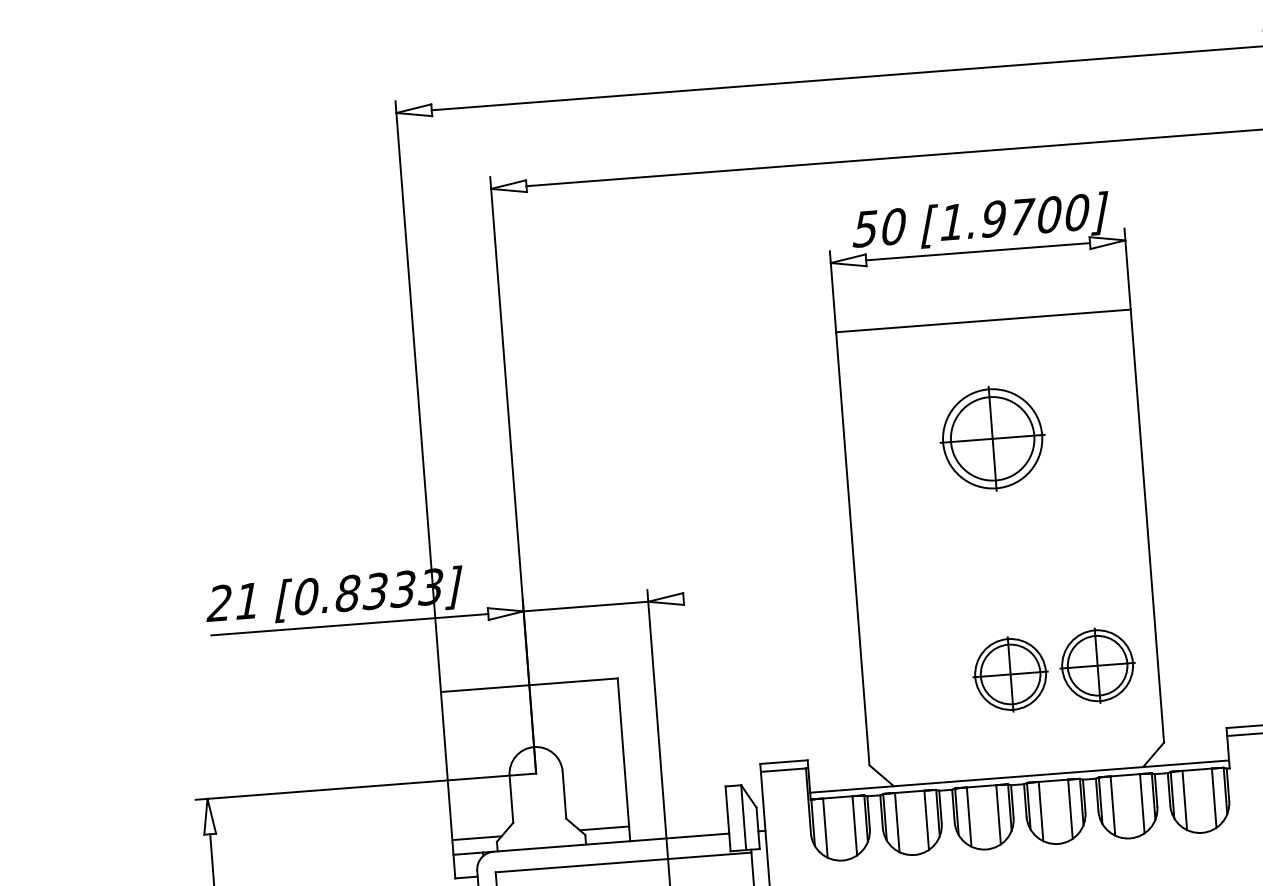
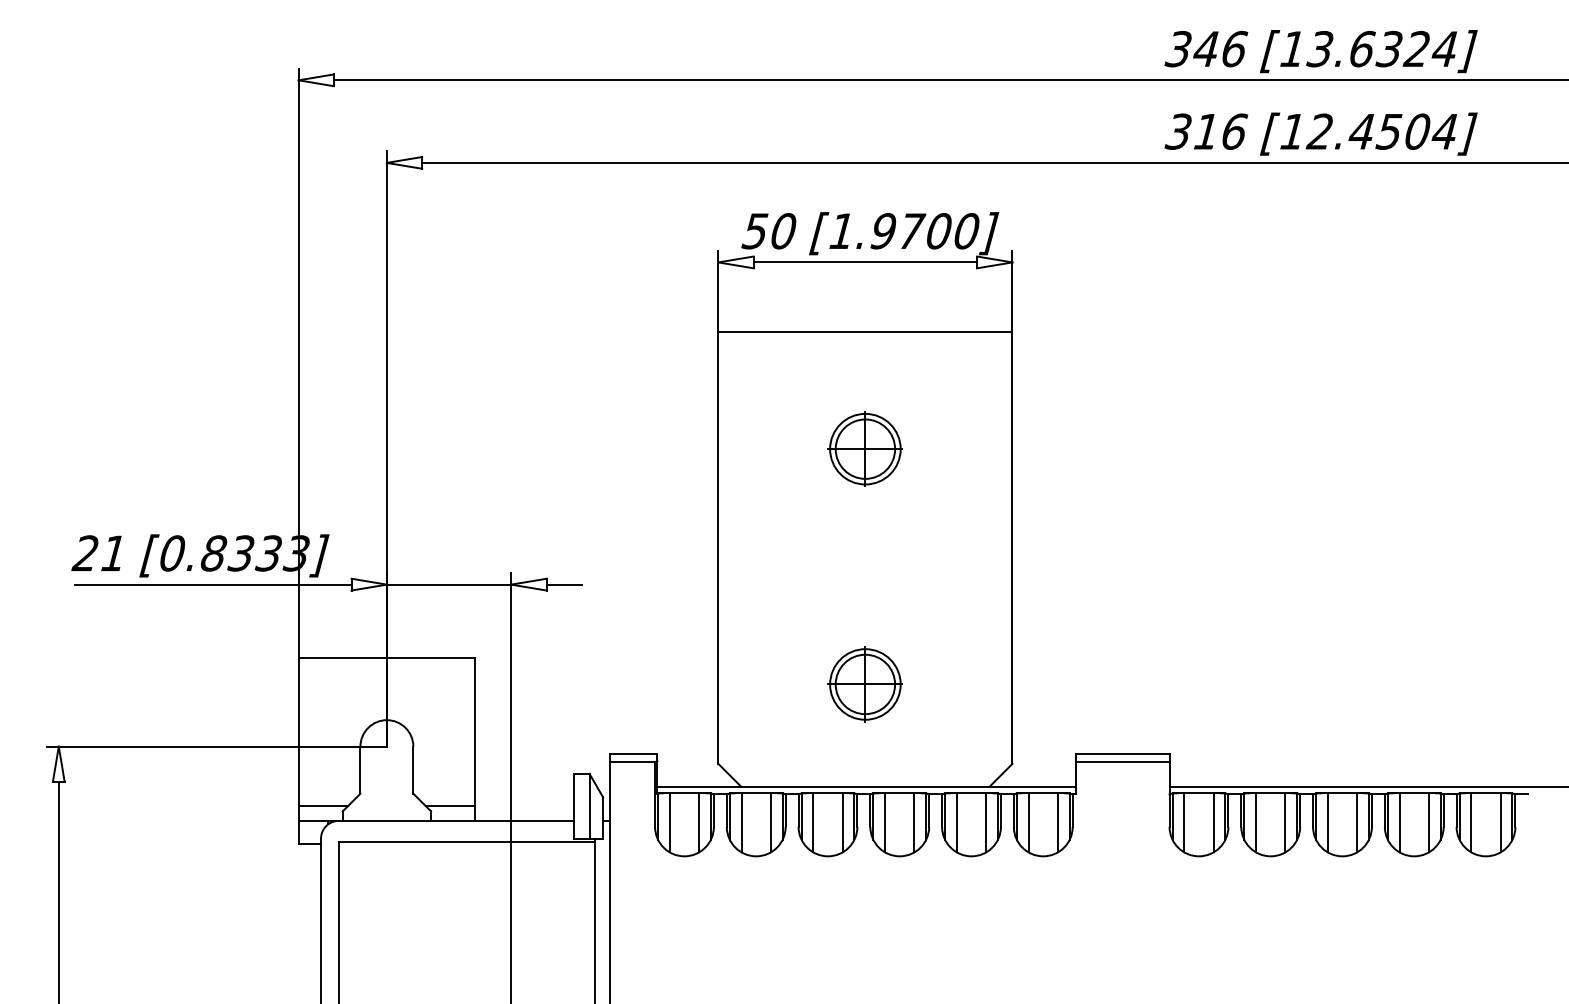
part: (991, 438) -> (864, 448), size x0.71
line: (700, 597) -> (563, 584), added
part: (1096, 665) -> (951, 682), removed

